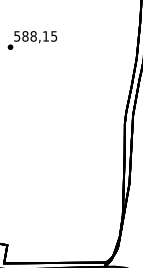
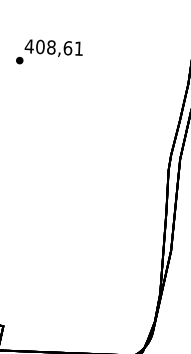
text: (35, 36) -> (53, 47), 588,15 -> 408,61

